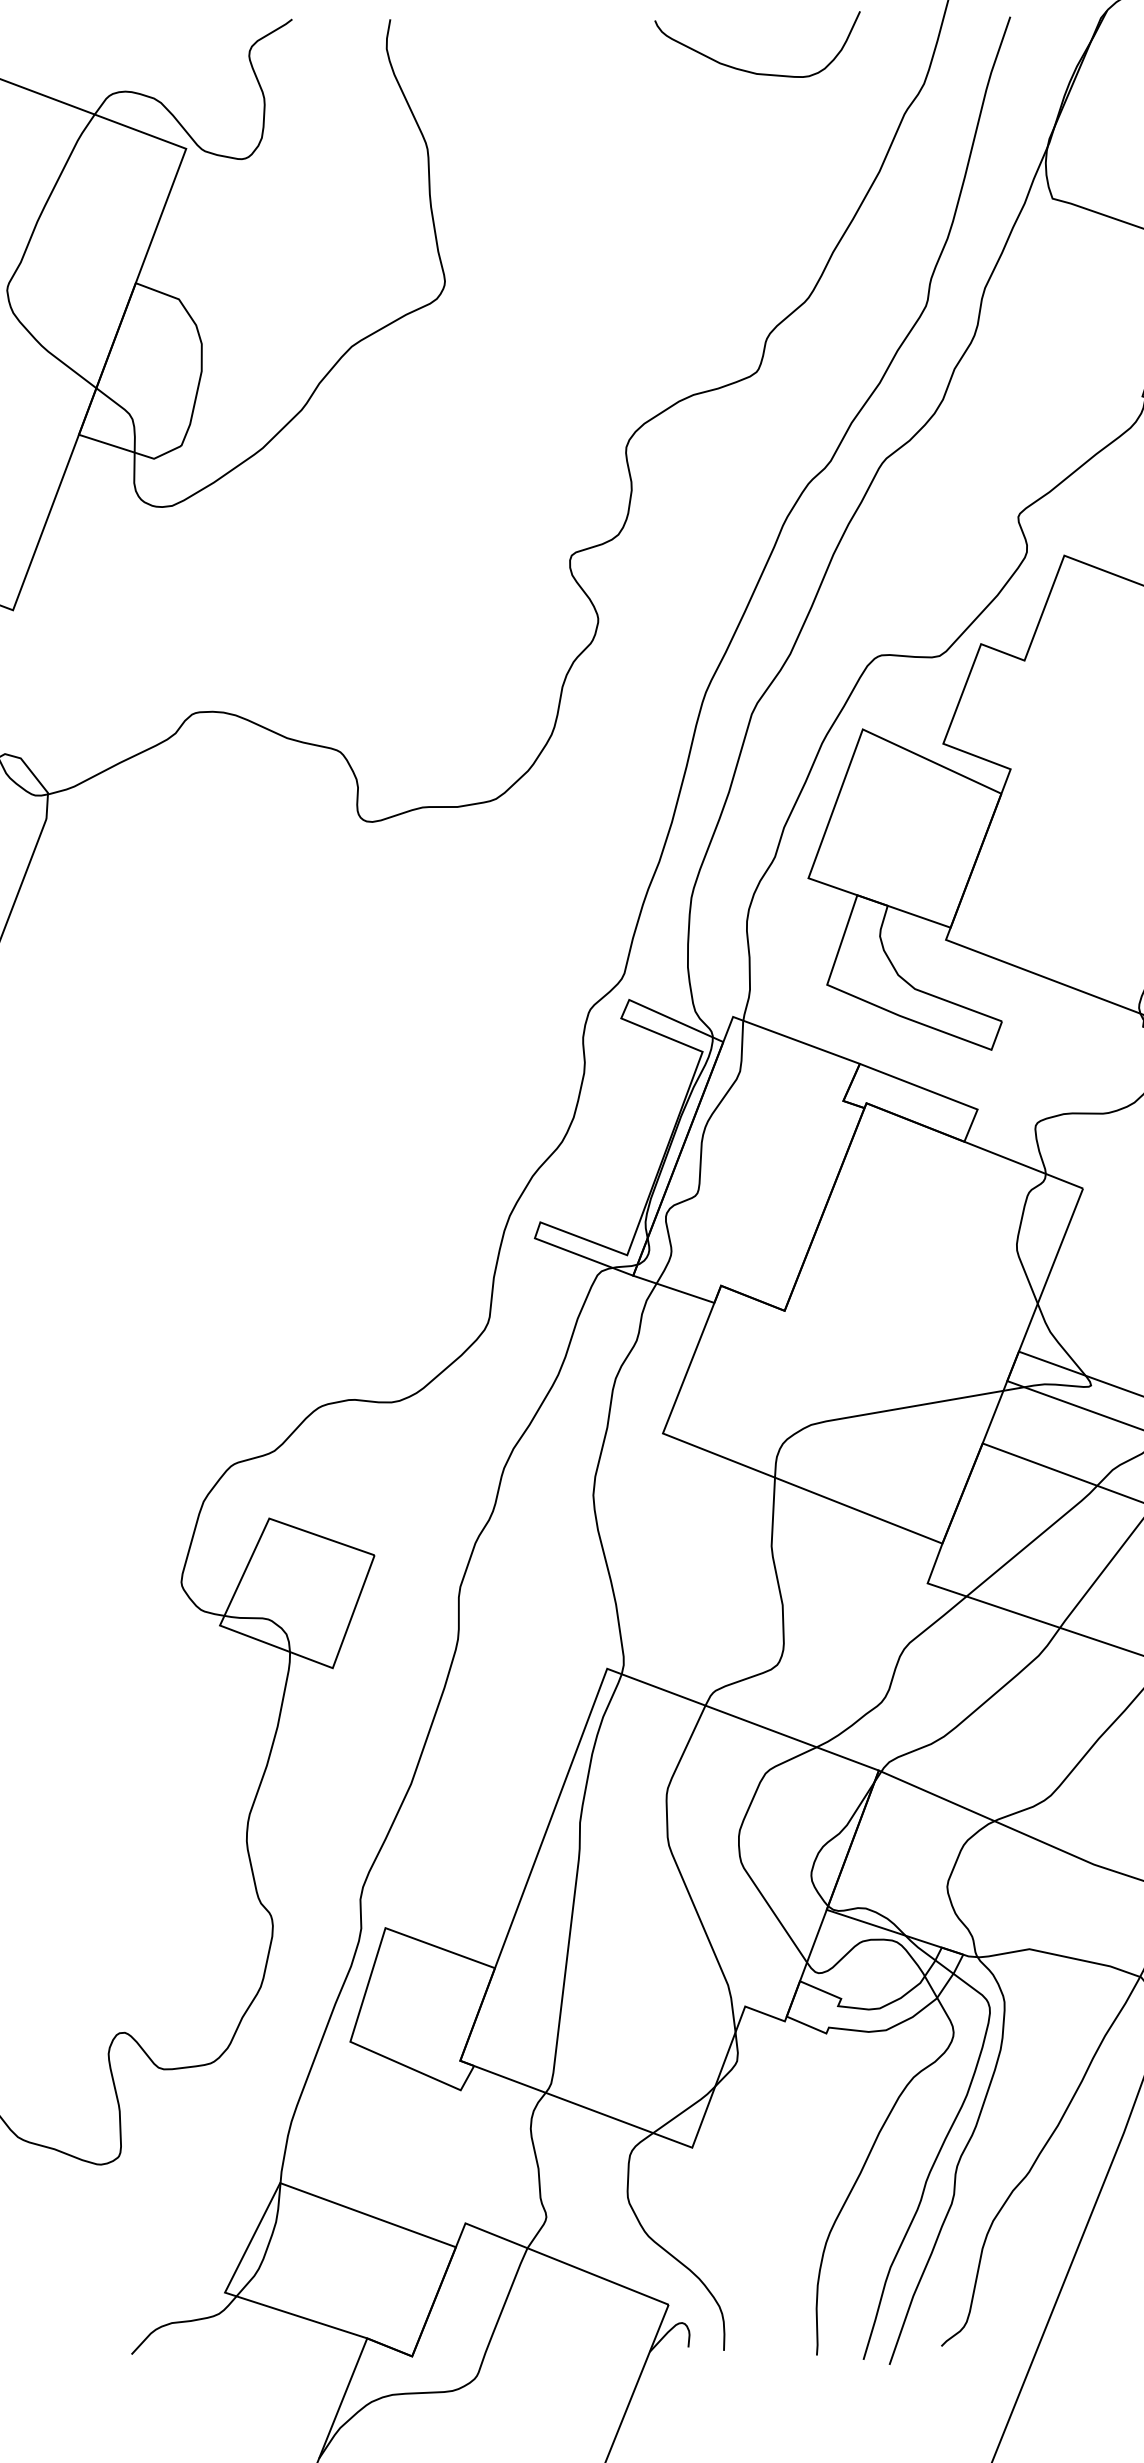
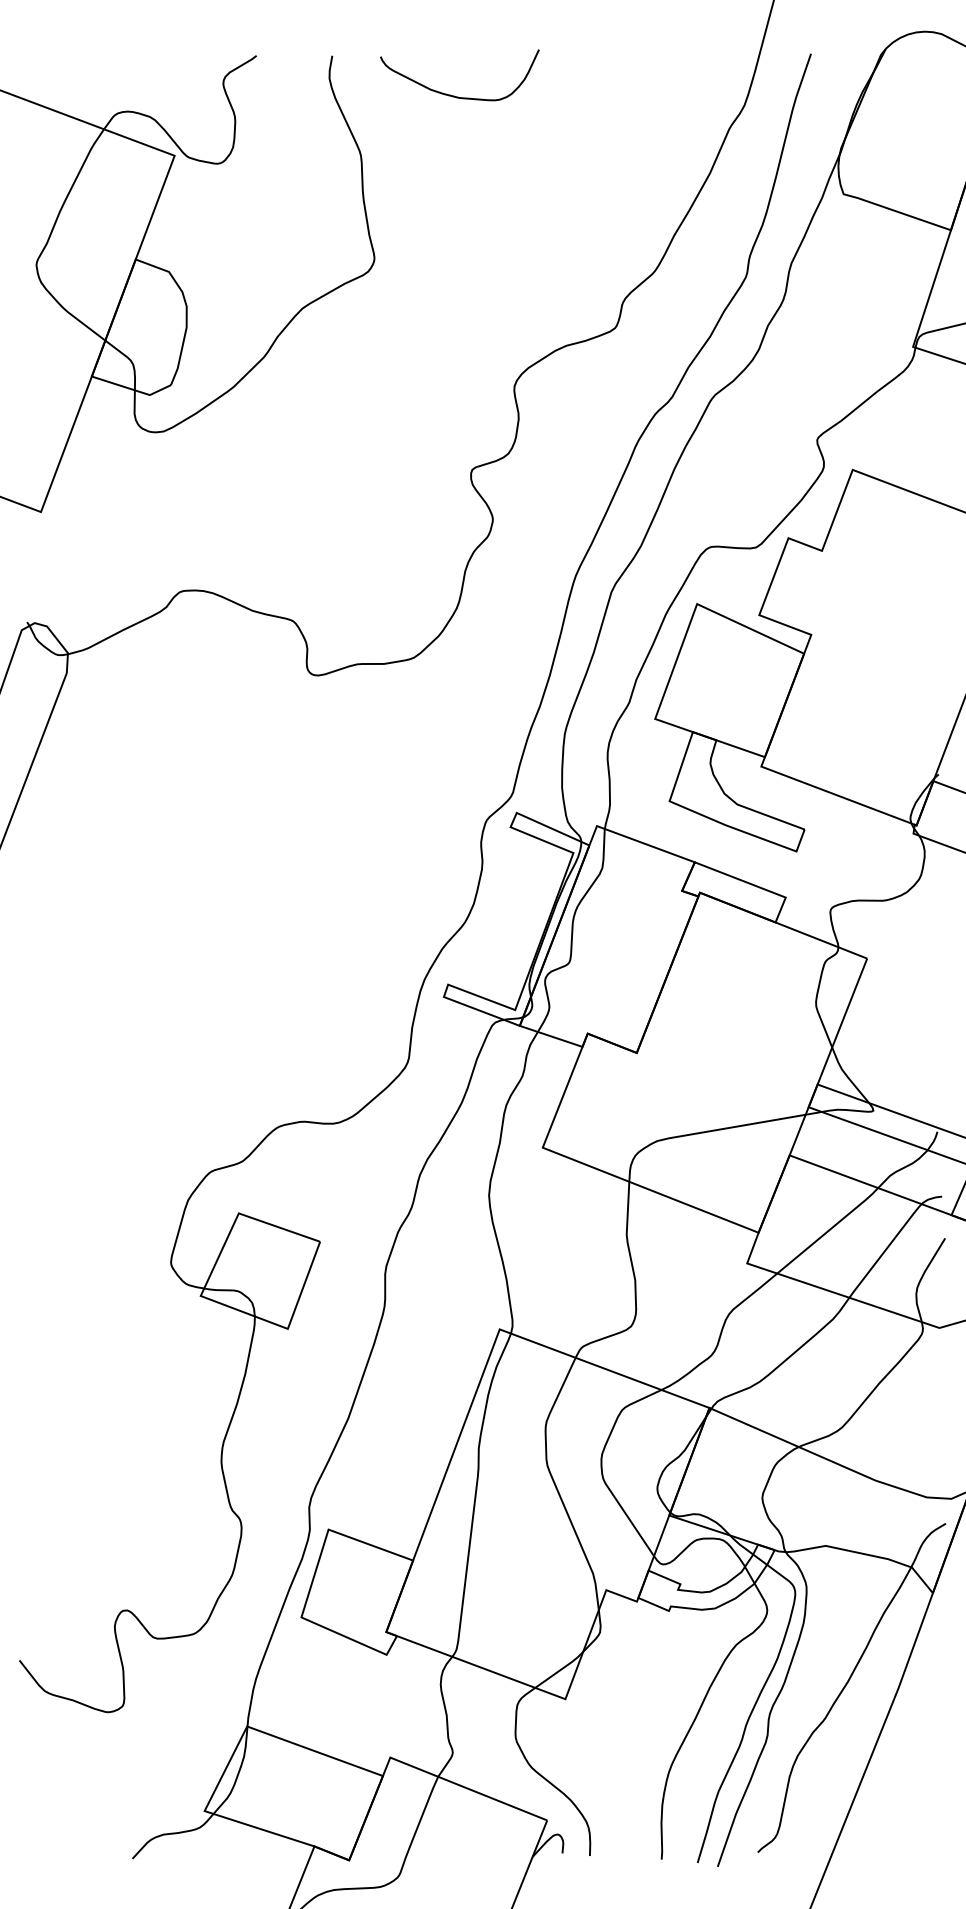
curve: (750, 70) -> (454, 95), moved

